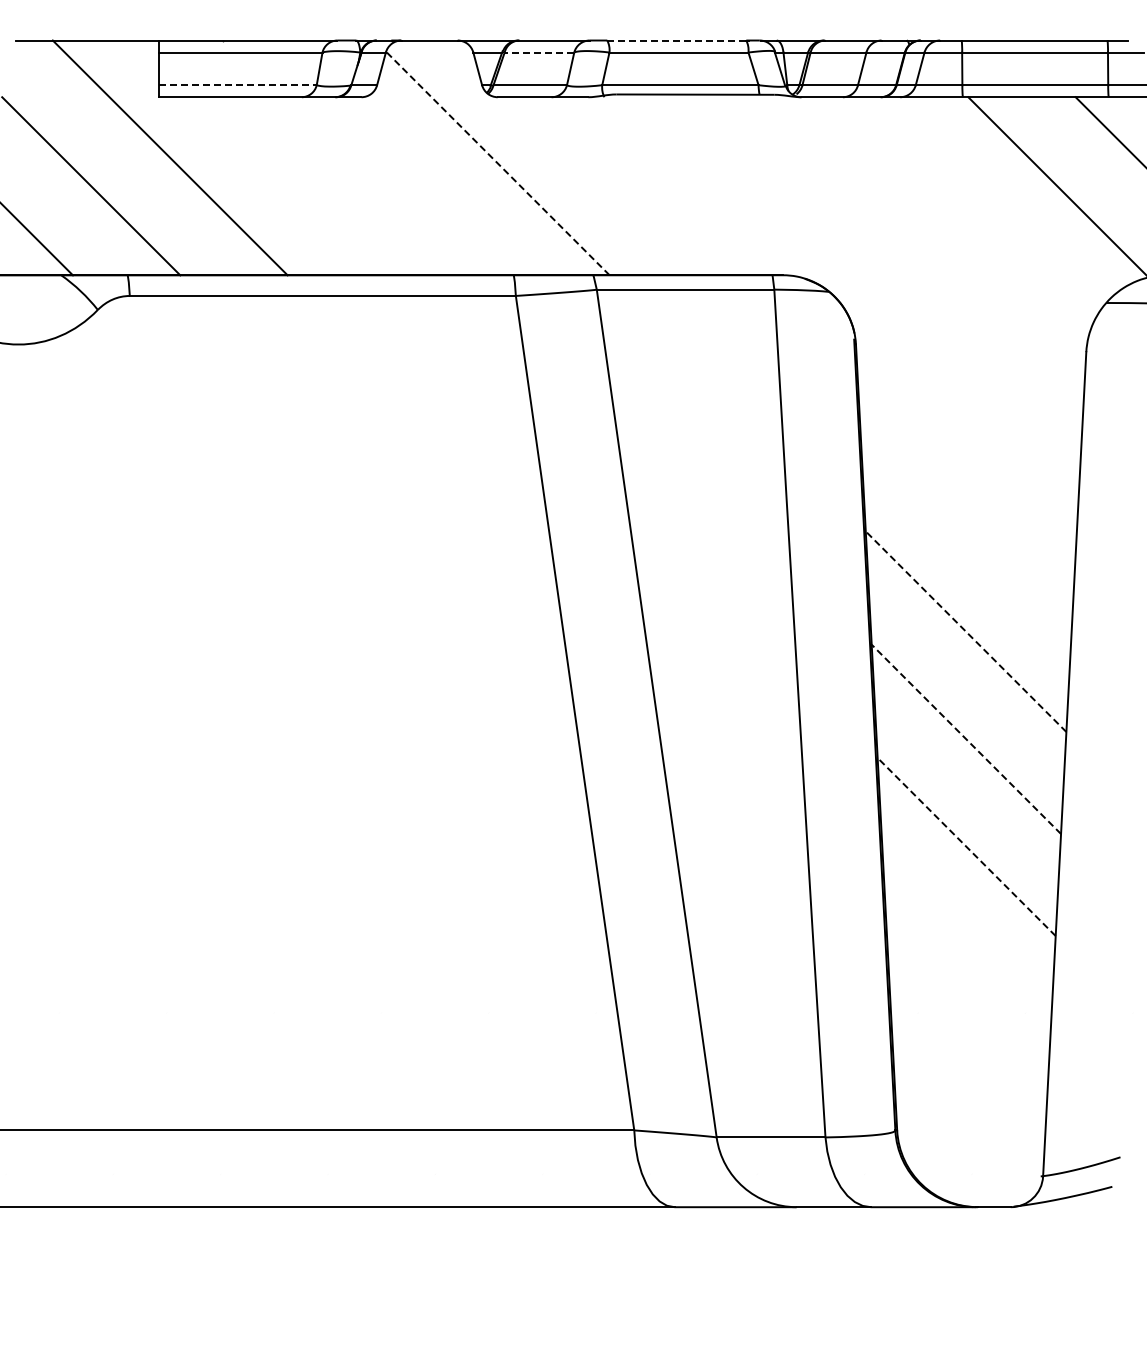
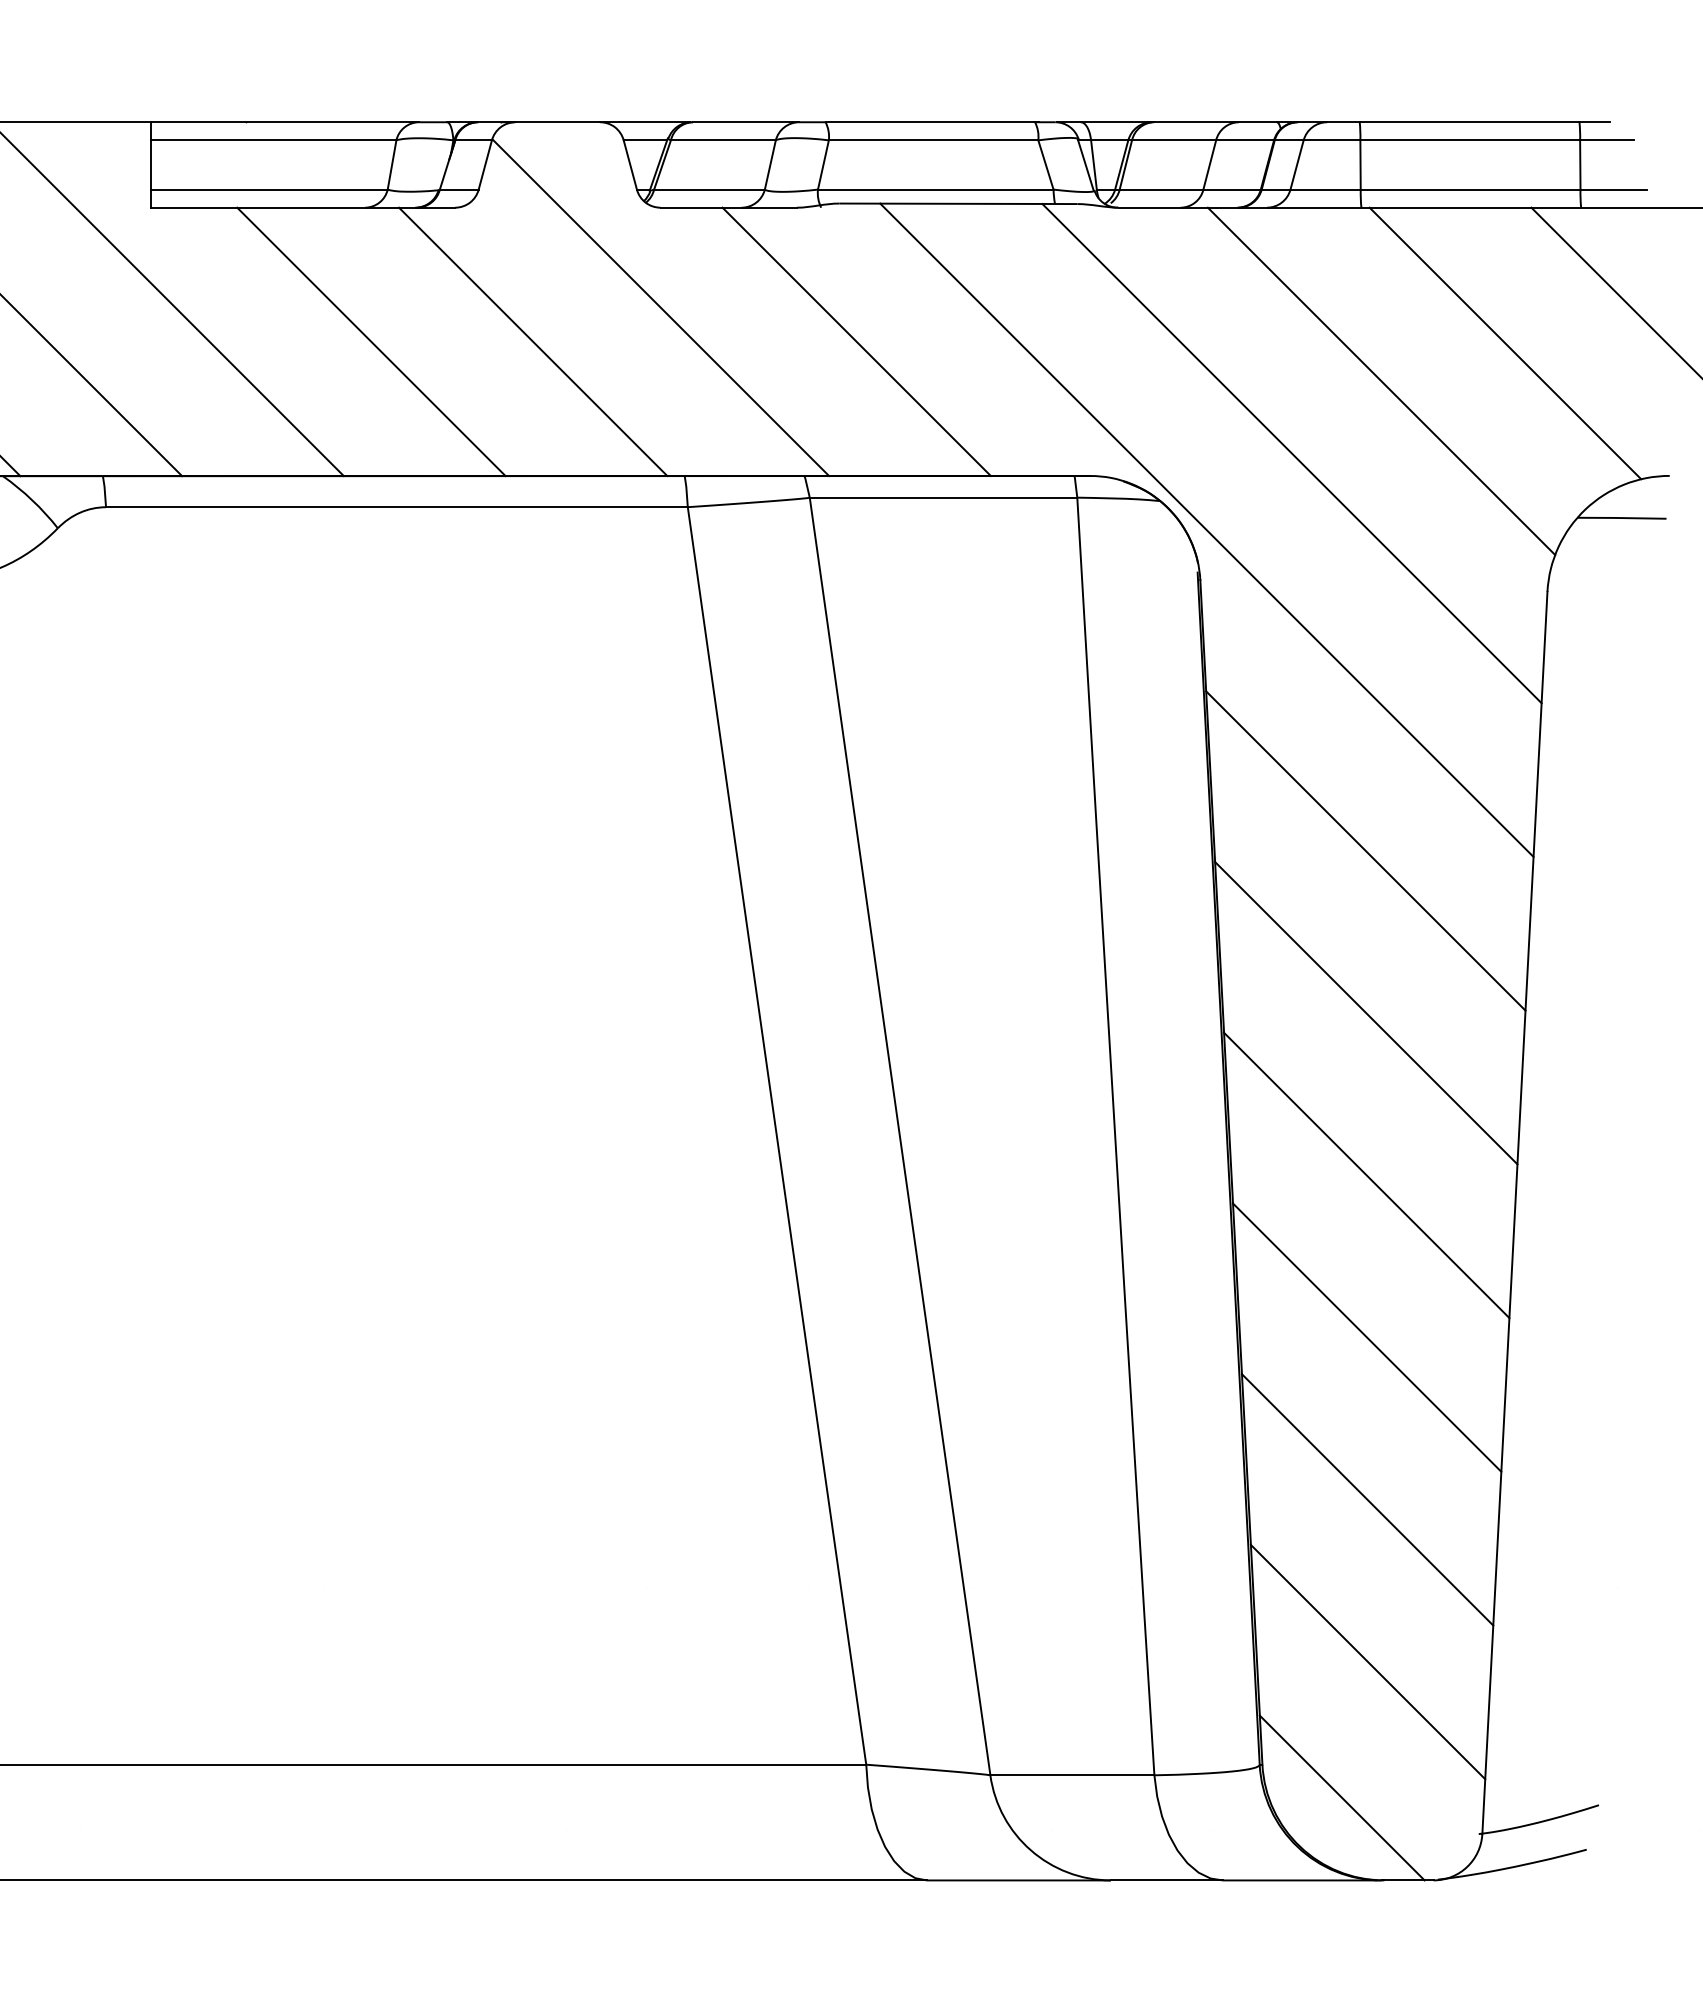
line: (677, 40) -> (931, 122), dashed -> solid
line: (539, 52) -> (723, 140), dashed -> solid
line: (238, 85) -> (269, 190), dashed -> solid
line: (498, 163) -> (661, 307), dashed -> solid
line: (305, 186) -> (370, 342), added
line: (413, 186) -> (533, 342), added
line: (627, 186) -> (856, 342), added
line: (975, 212) -> (1380, 381), added
line: (916, 260) -> (1291, 453), added
line: (860, 311) -> (1207, 530), added
line: (965, 524) -> (1365, 851), added
line: (966, 631) -> (1366, 1012), dashed -> solid
line: (966, 739) -> (1366, 1175), dashed -> solid
line: (966, 847) -> (1366, 1338), dashed -> solid
line: (966, 954) -> (1366, 1499), added
line: (967, 1062) -> (1368, 1662), added
line: (949, 1152) -> (1341, 1798), added

